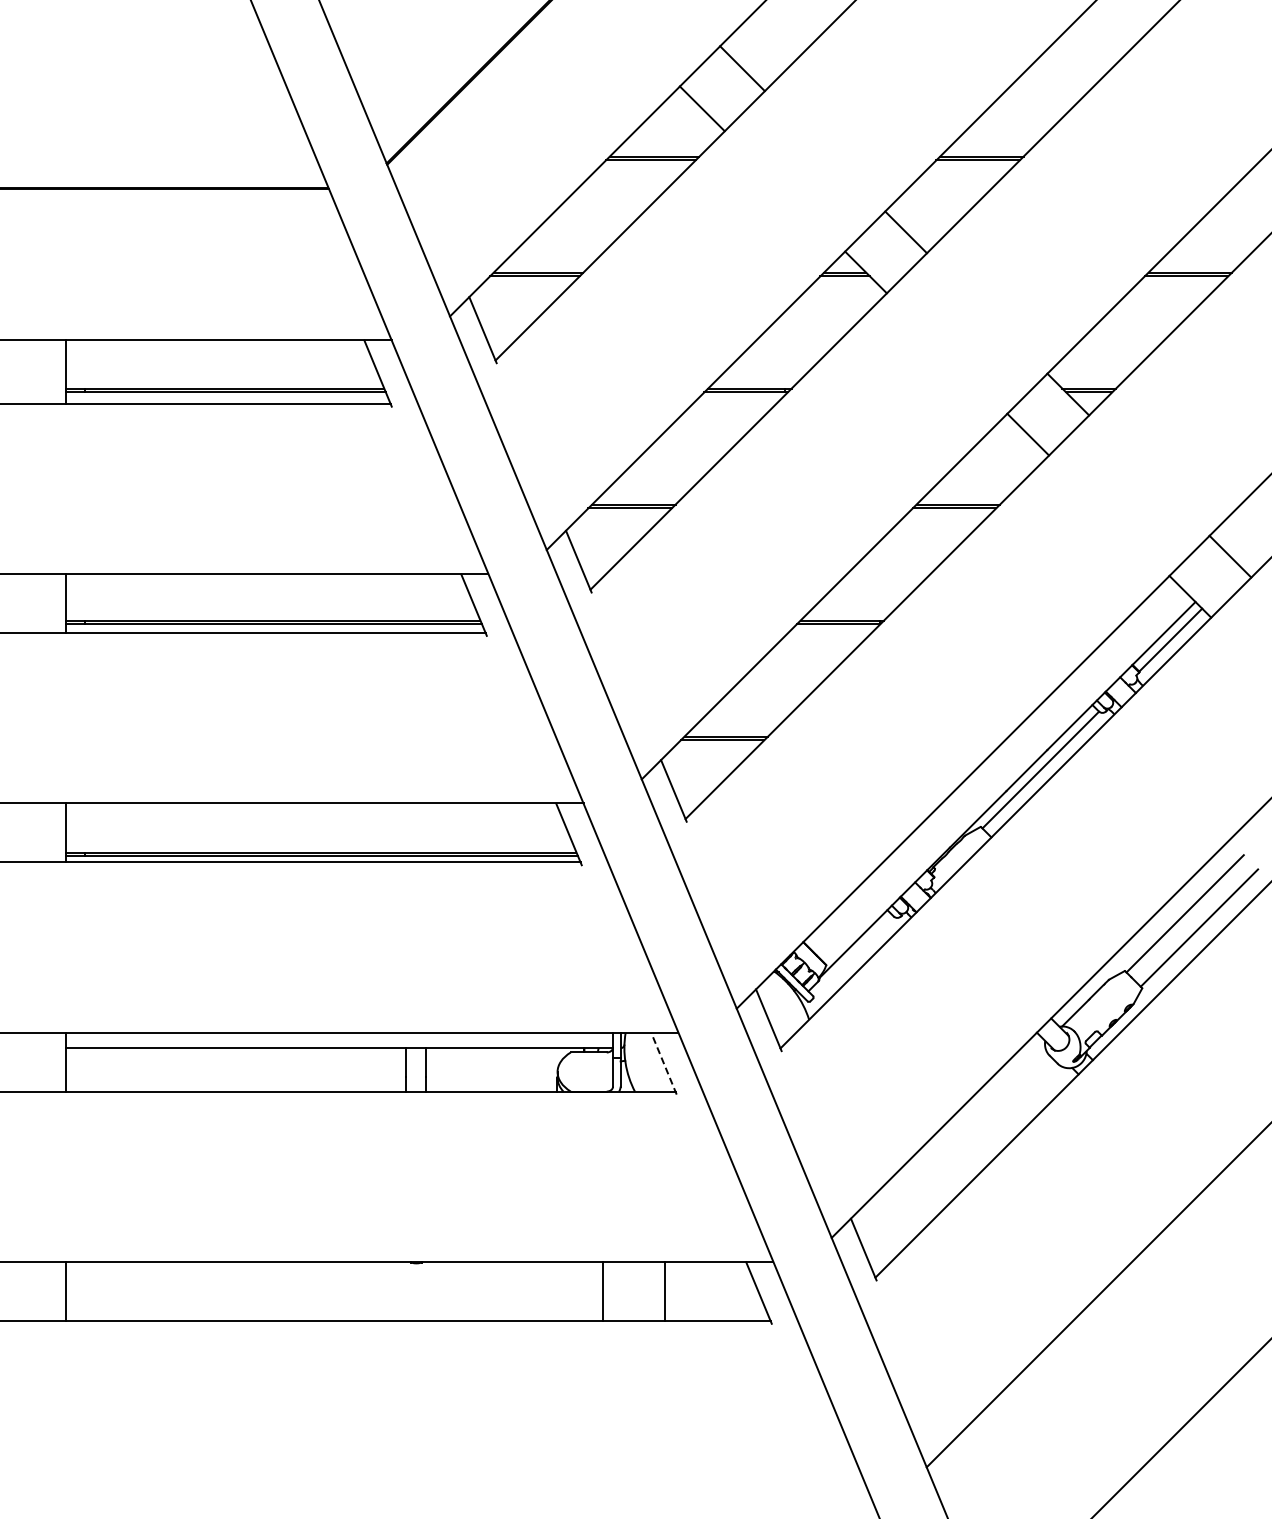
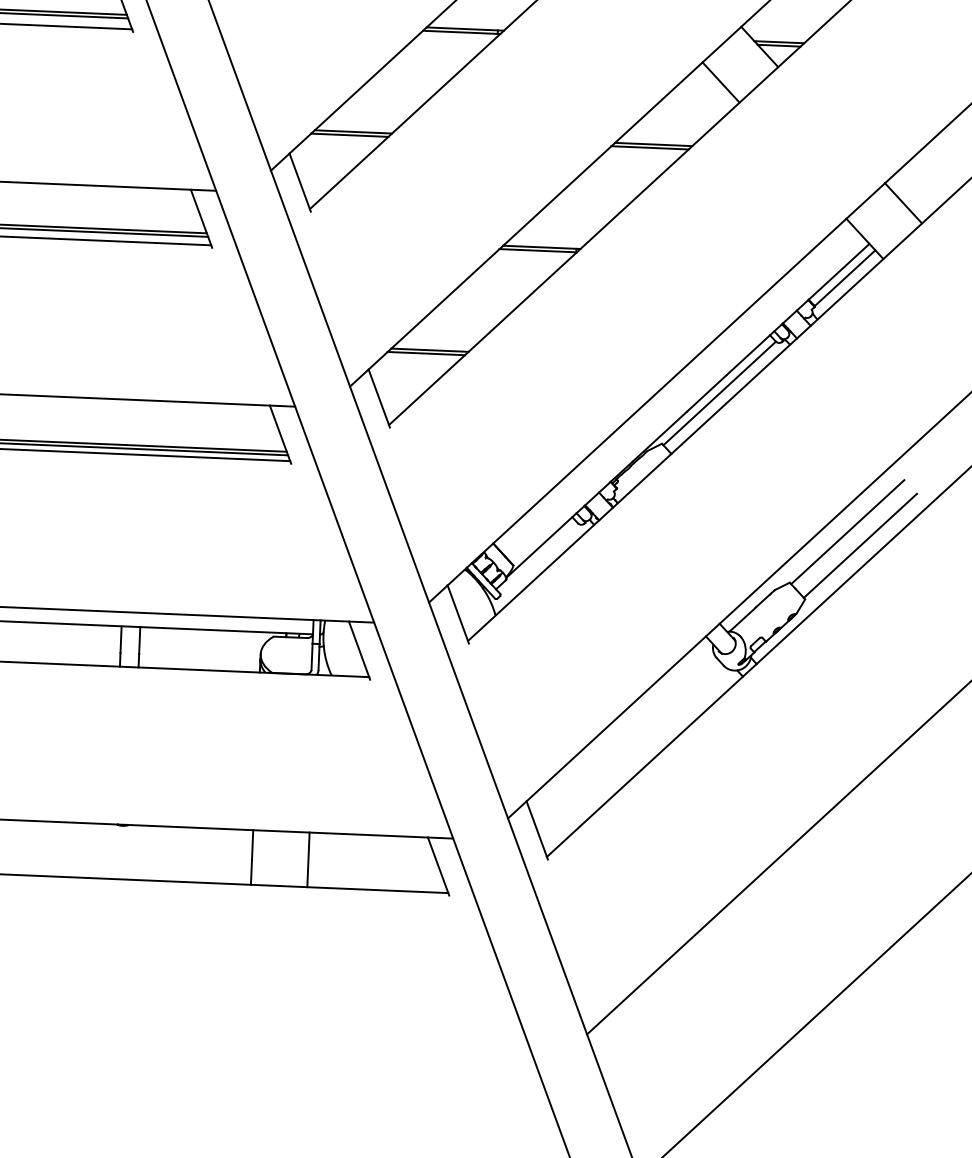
line: (663, 1063) -> (359, 650), dashed -> solid
line: (603, 1291) -> (252, 857), moved
line: (665, 1291) -> (308, 859), moved

